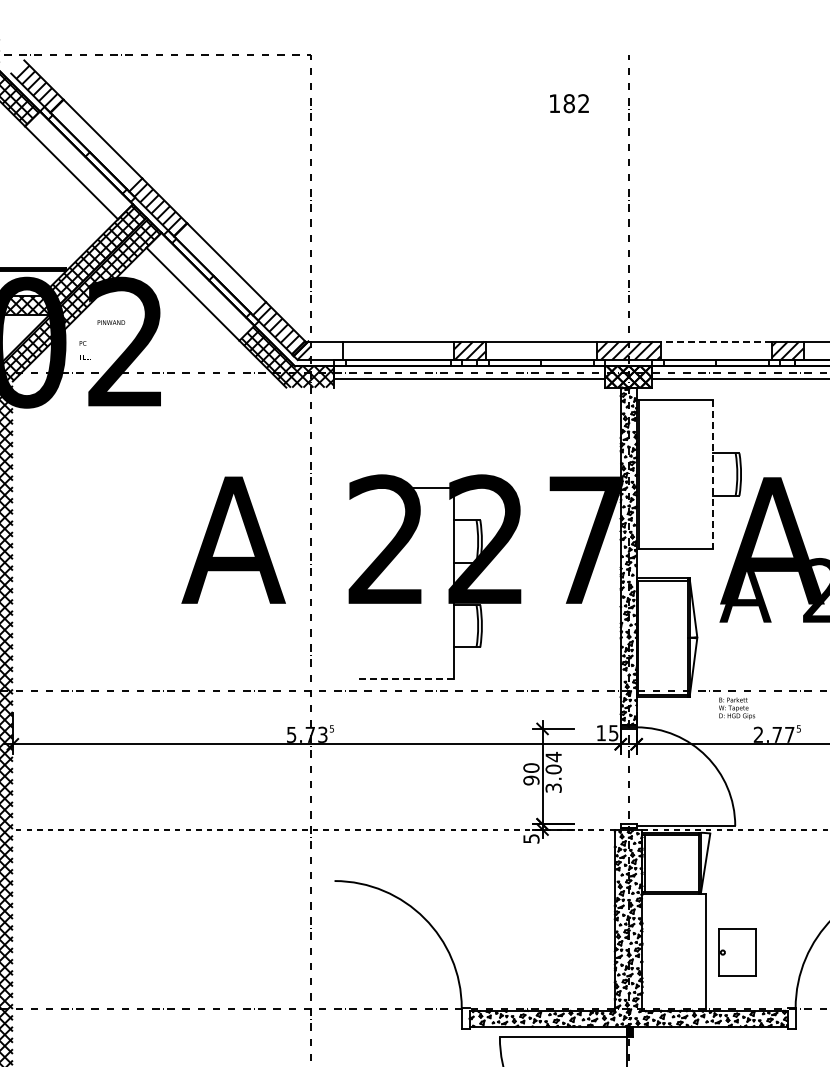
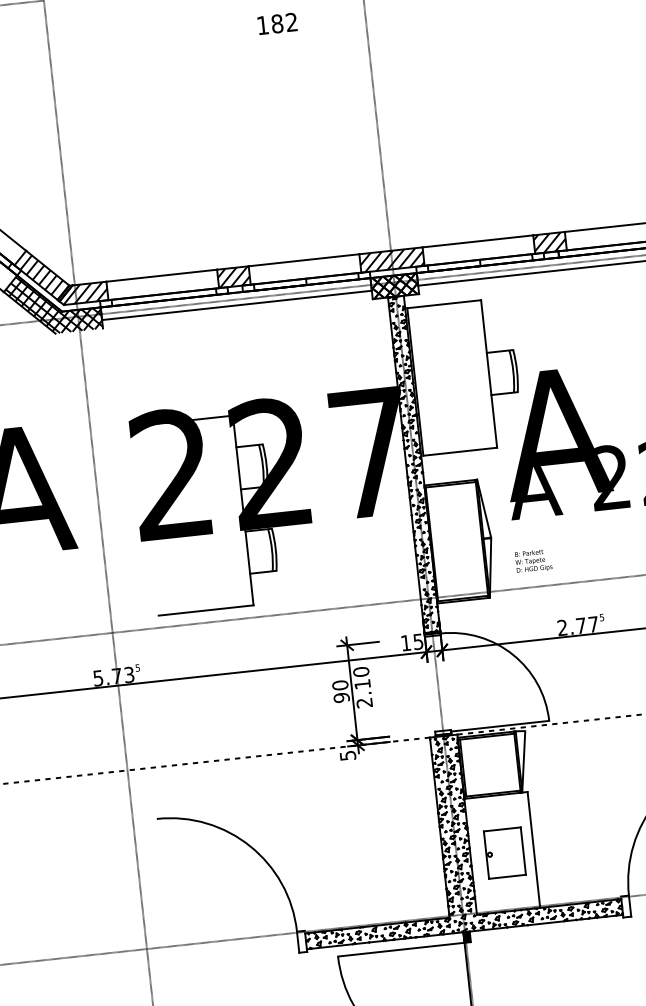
text: (569, 103) -> (277, 23), moved
line: (716, 341) -> (478, 241), dashed -> solid
hatch: (326, 350) -> (91, 292), added
line: (712, 475) -> (488, 374), dashed -> solid
line: (406, 679) -> (206, 610), dashed -> solid
text: (737, 708) -> (534, 561), moved
text: (553, 771) -> (362, 686), 3.04 -> 2.10
part: (737, 952) -> (504, 853), moved

